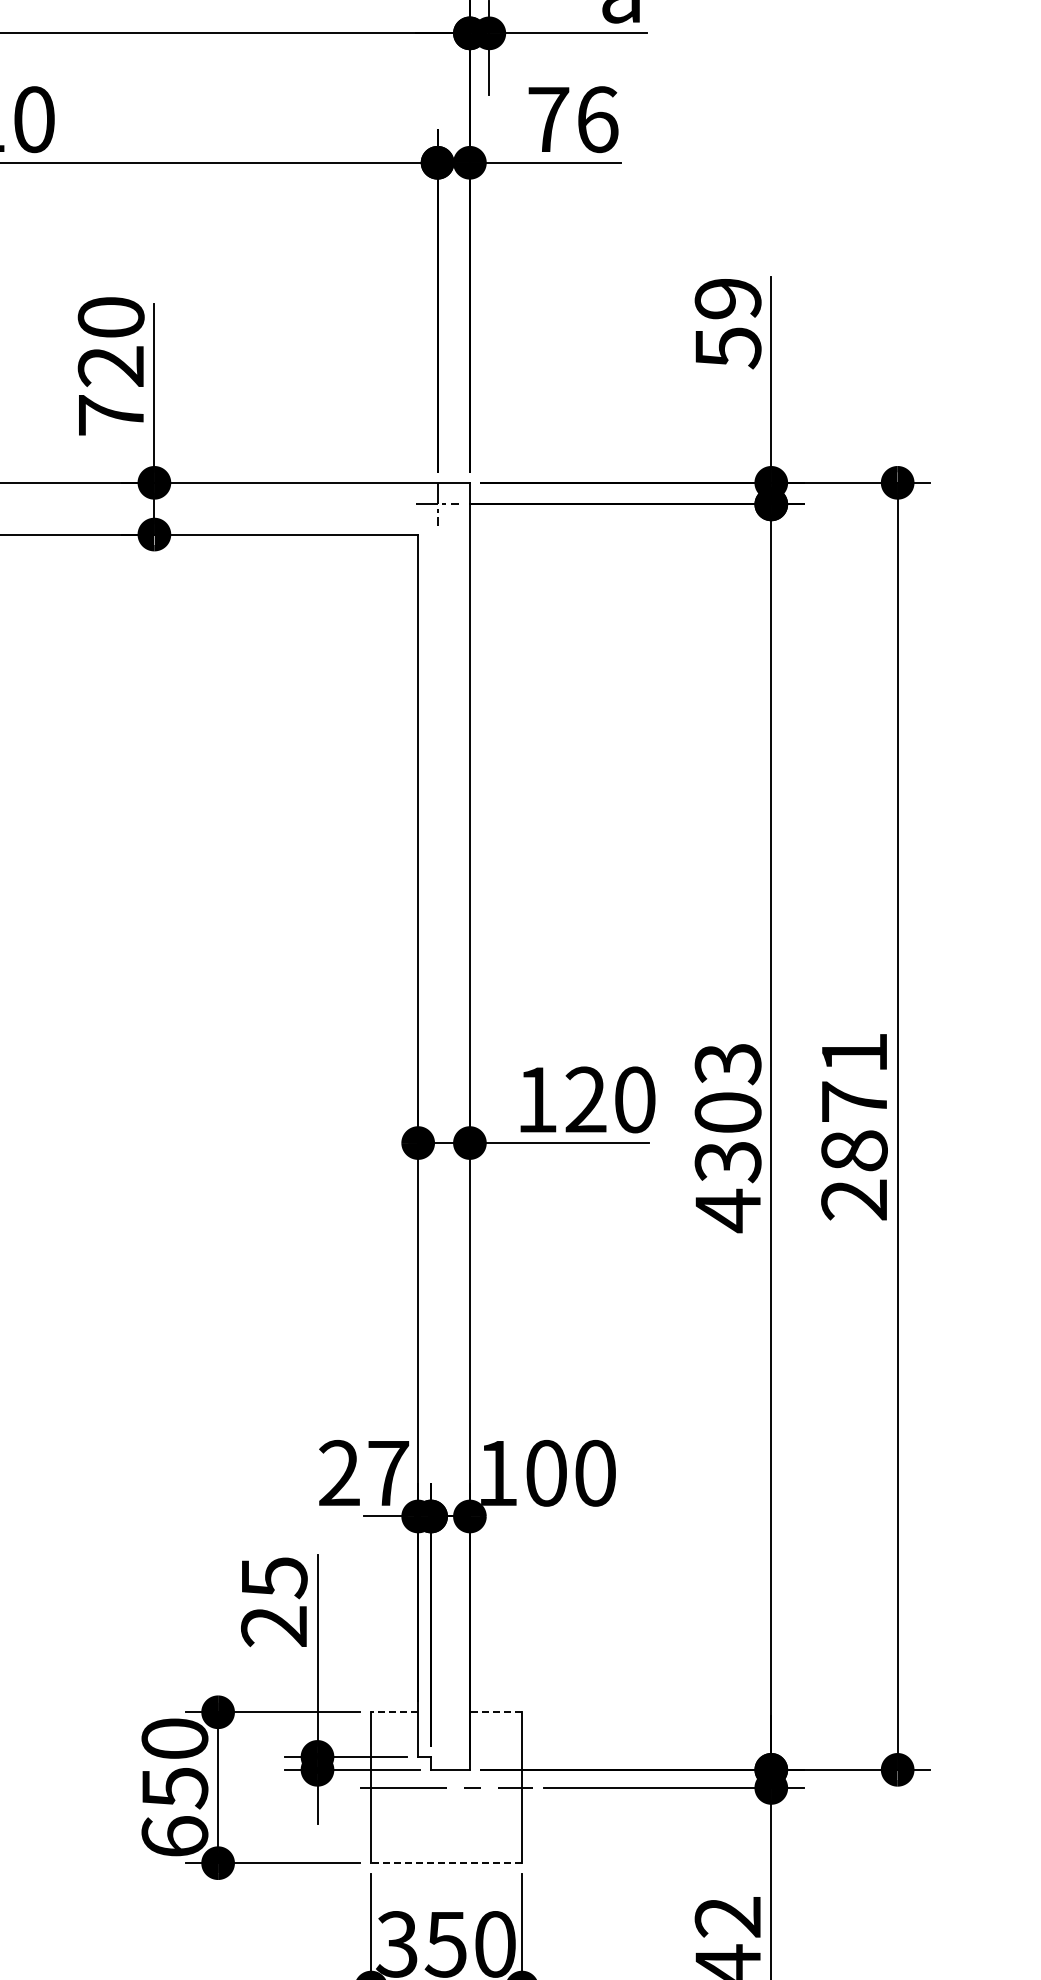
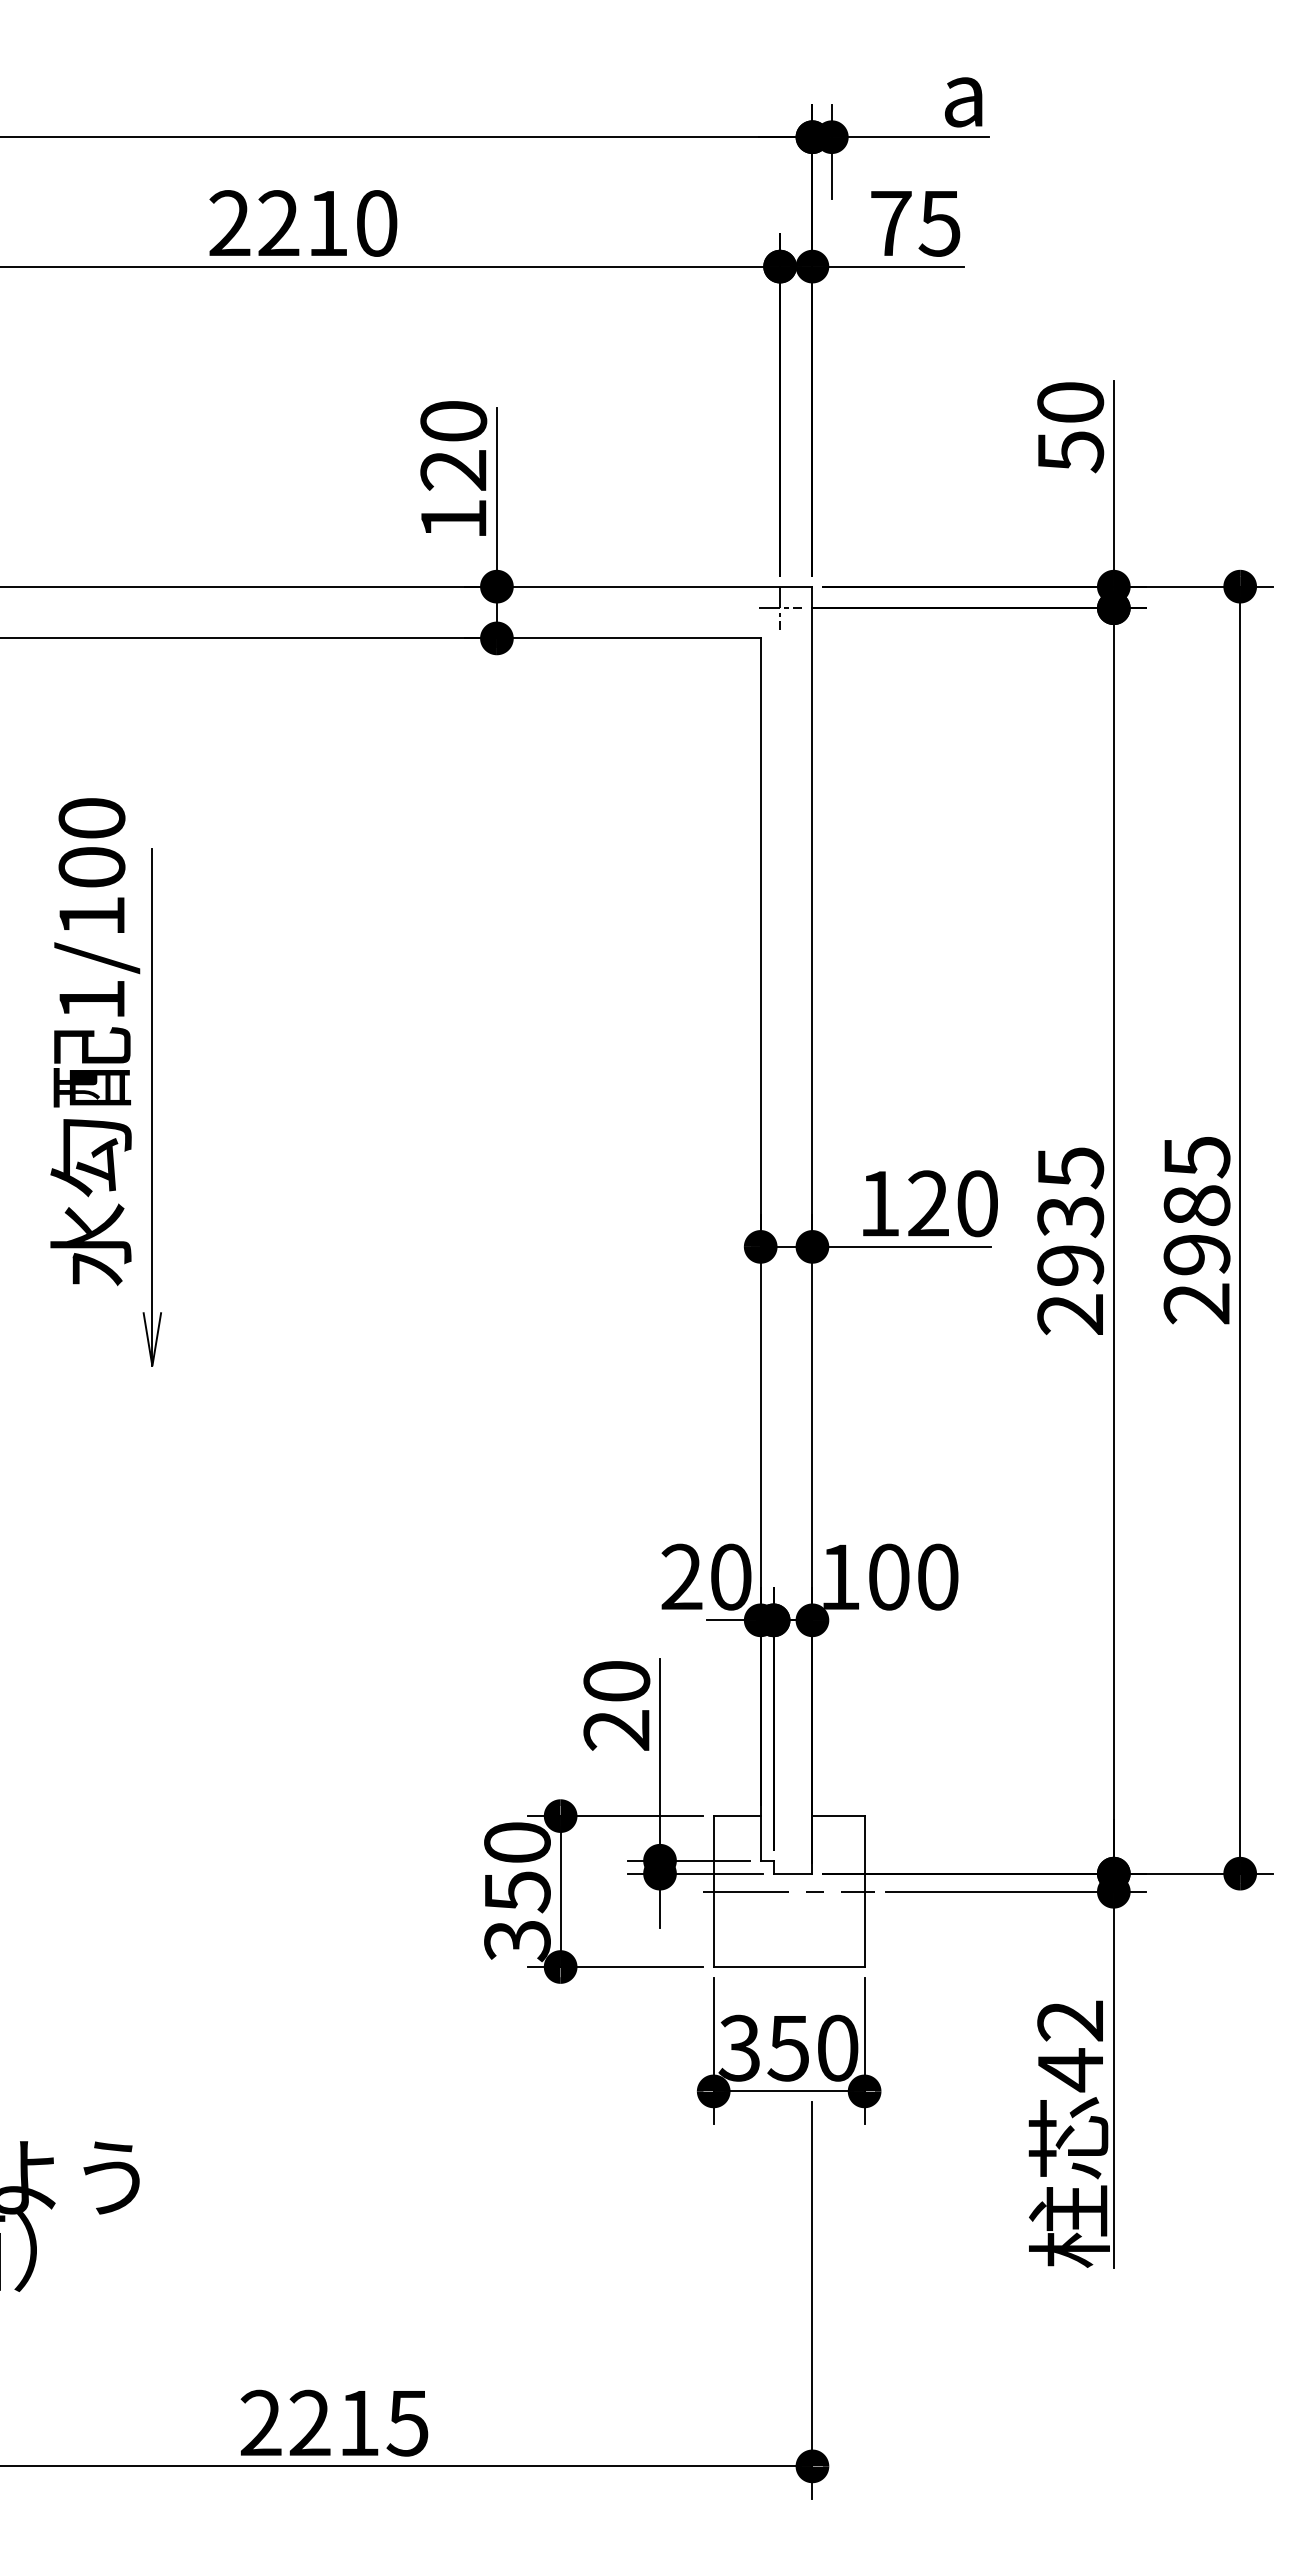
text: (596, 119) -> (939, 223), 76 -> 75
text: (727, 298) -> (1070, 402), 59 -> 50
text: (110, 414) -> (453, 518), 720 -> 120
text: (853, 1102) -> (1196, 1206), 2871 -> 2985
text: (727, 1138) -> (1070, 1242), 4303 -> 2935
text: (388, 1472) -> (731, 1576), 27 -> 20
text: (273, 1578) -> (616, 1682), 25 -> 20
line: (393, 1712) -> (736, 1816), dashed -> solid
line: (495, 1712) -> (838, 1816), dashed -> solid
text: (174, 1836) -> (517, 1940), 650 -> 350
line: (445, 1863) -> (788, 1967), dashed -> solid

